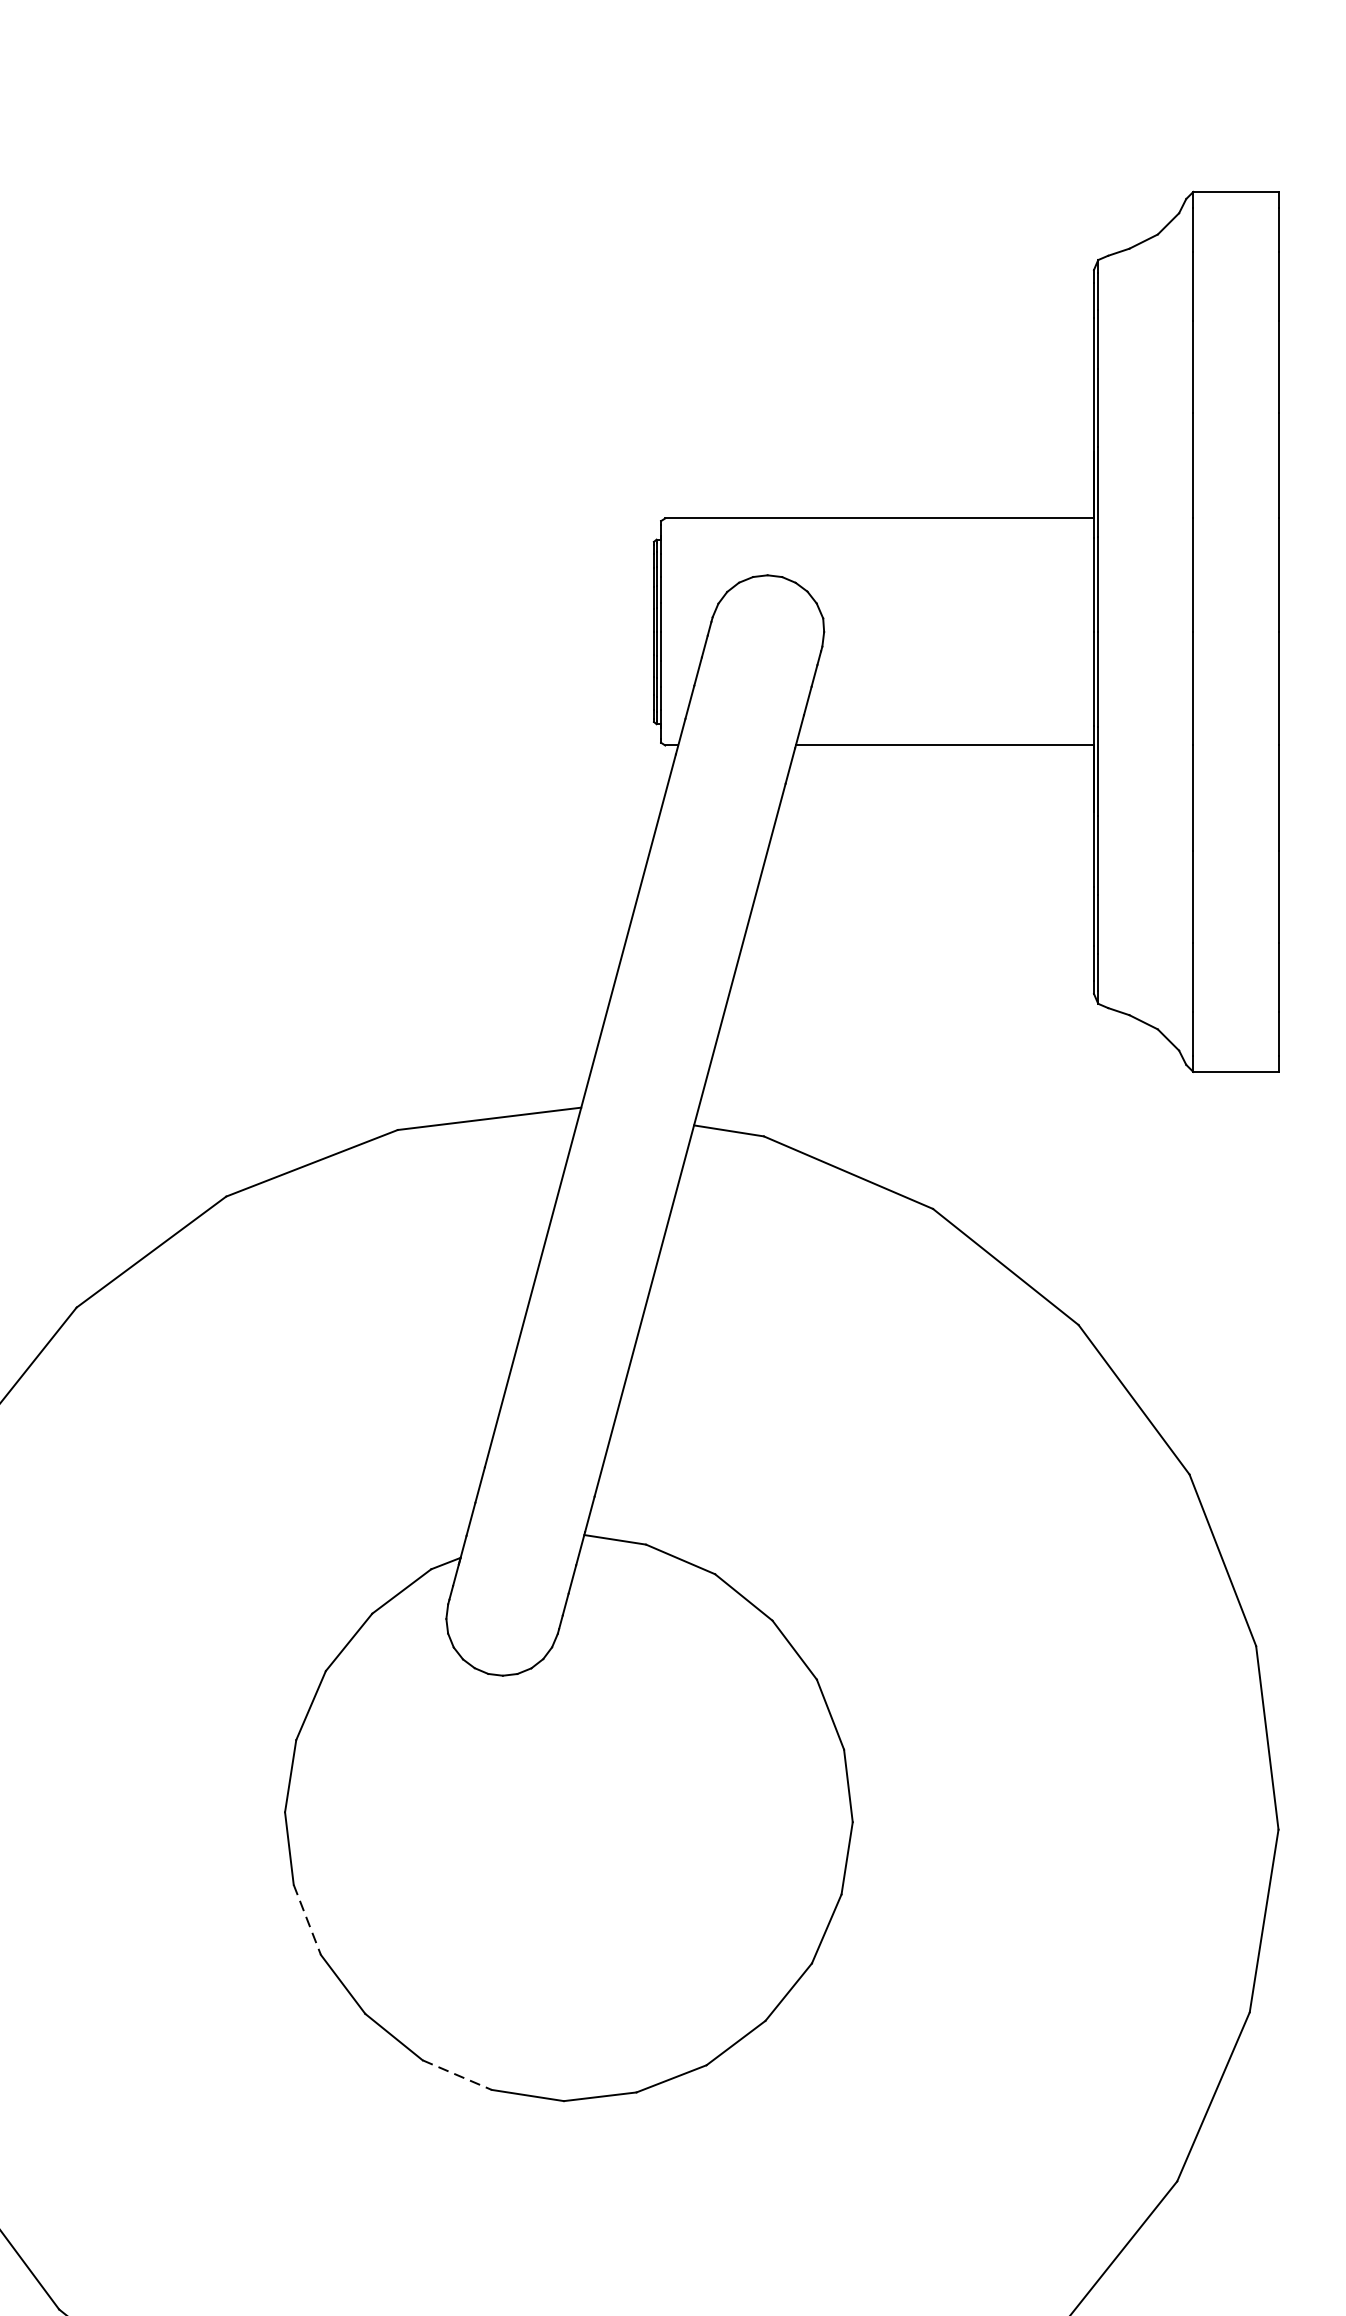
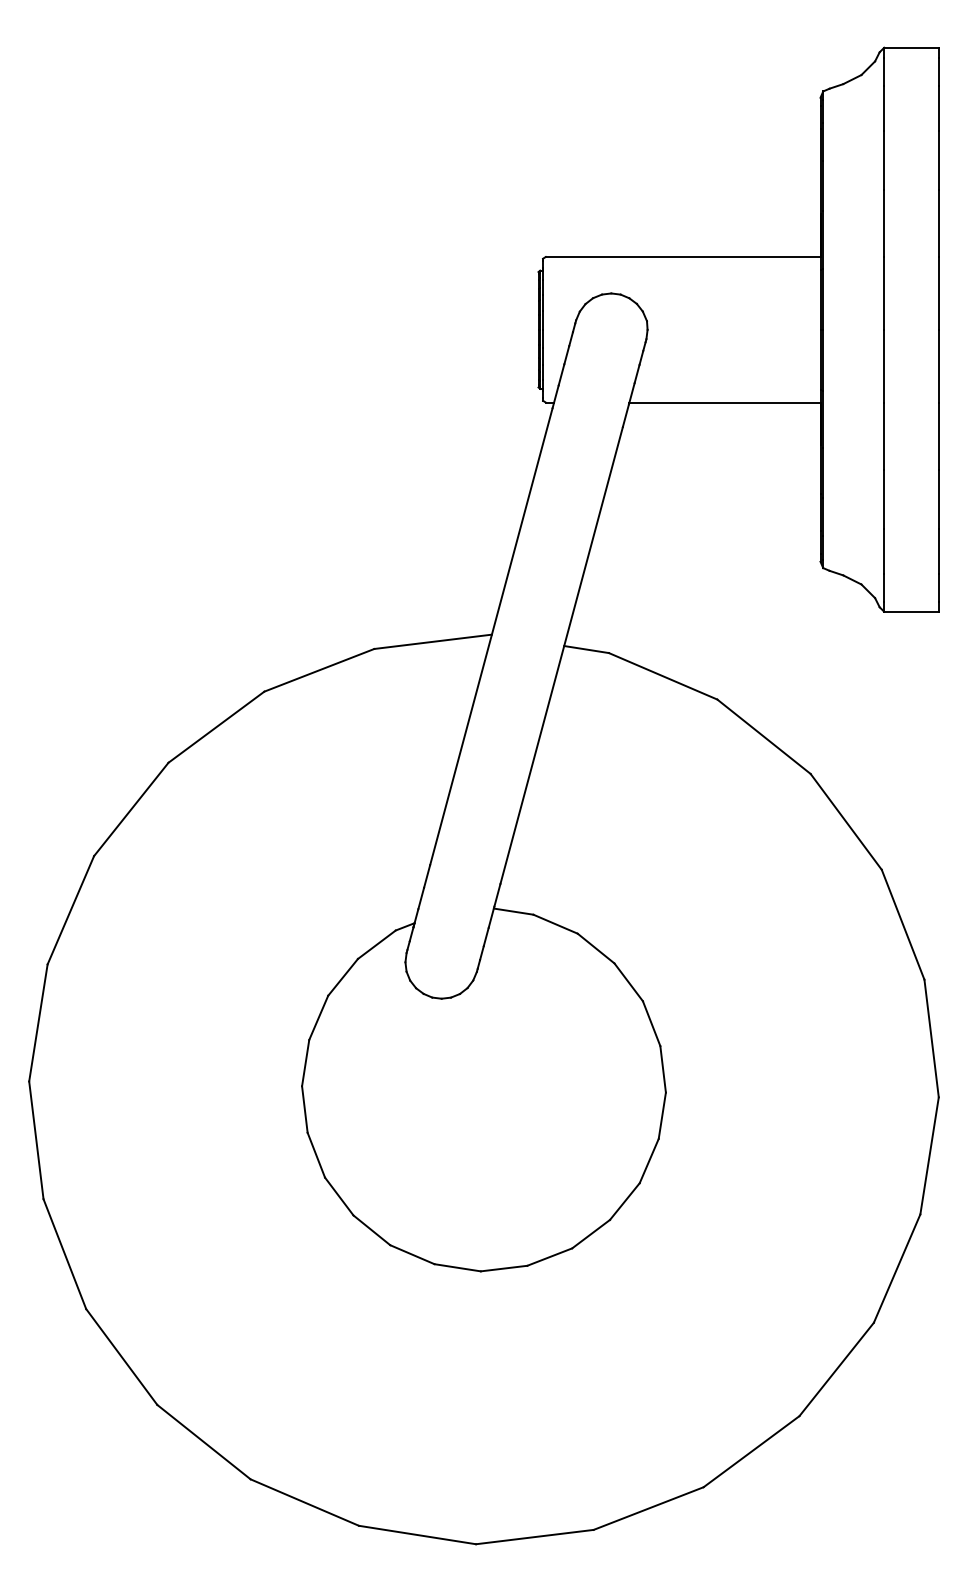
line: (307, 1920) -> (316, 1155), dashed -> solid
line: (457, 2074) -> (412, 1254), dashed -> solid

